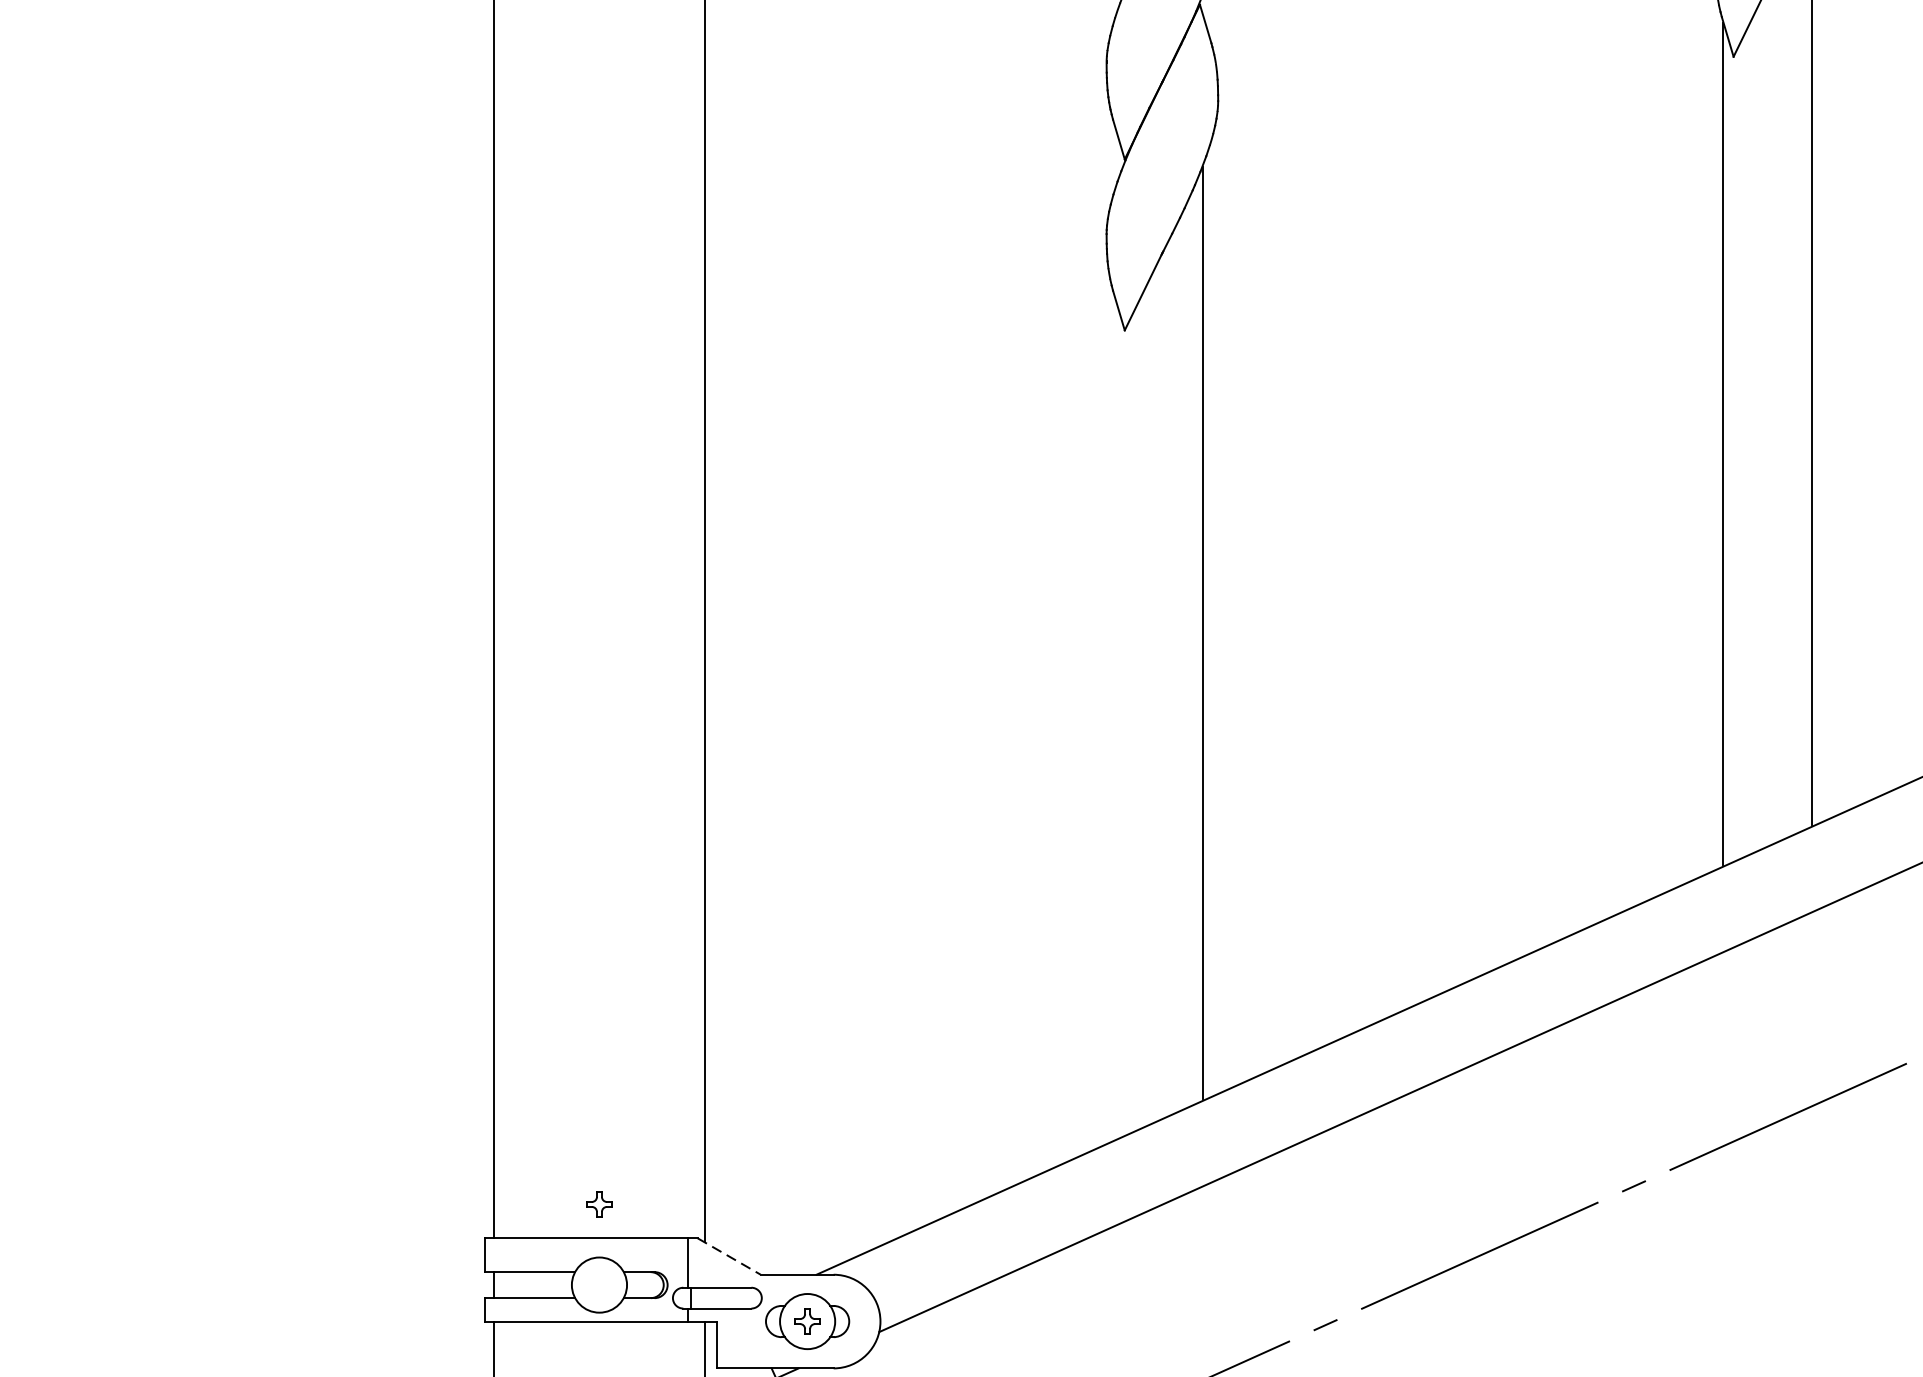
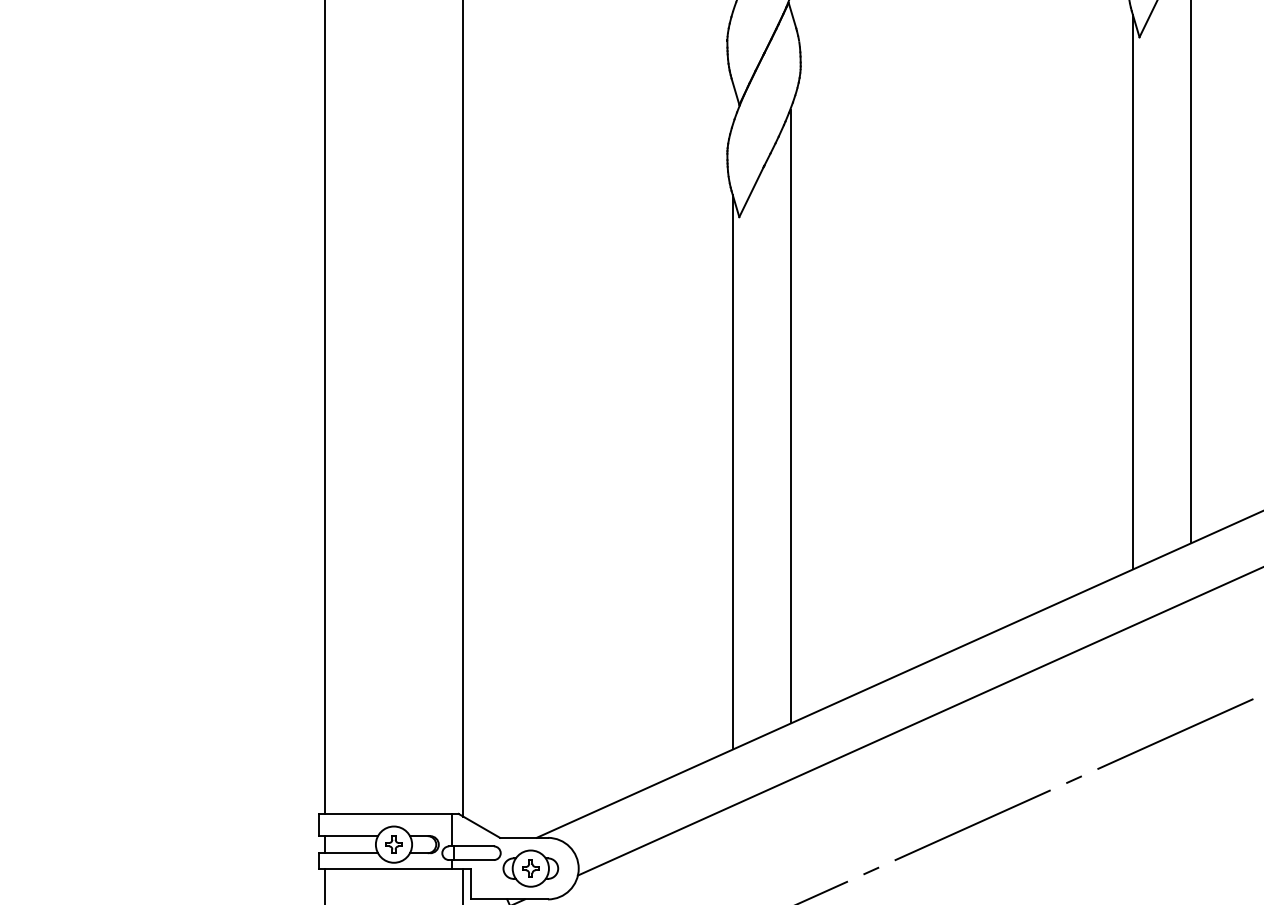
line: (1114, 717) -> (732, 471), added
part: (598, 1204) -> (393, 844), moved
line: (729, 1255) -> (479, 825), dashed -> solid

